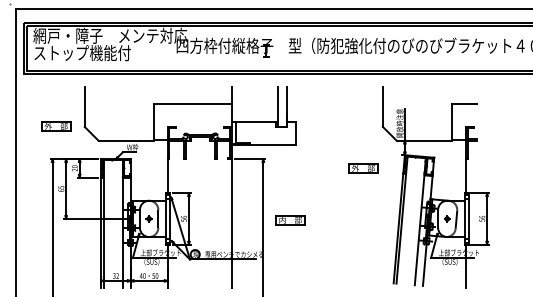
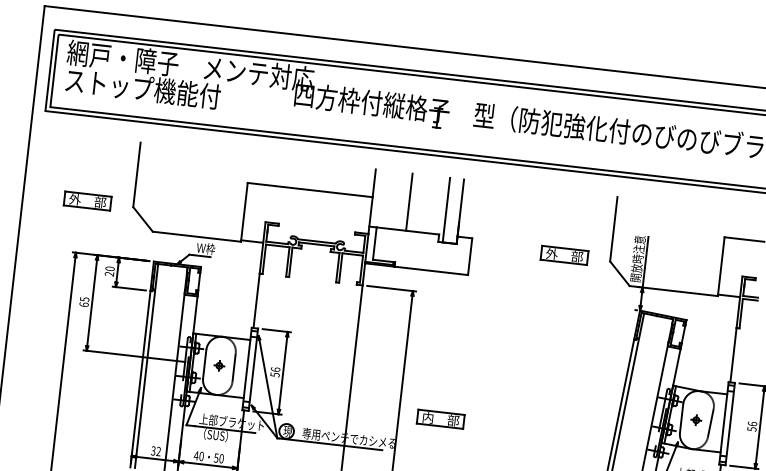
line: (254, 104) -> (408, 202), added
part: (363, 168) -> (564, 255), moved
part: (290, 220) -> (440, 419), moved

